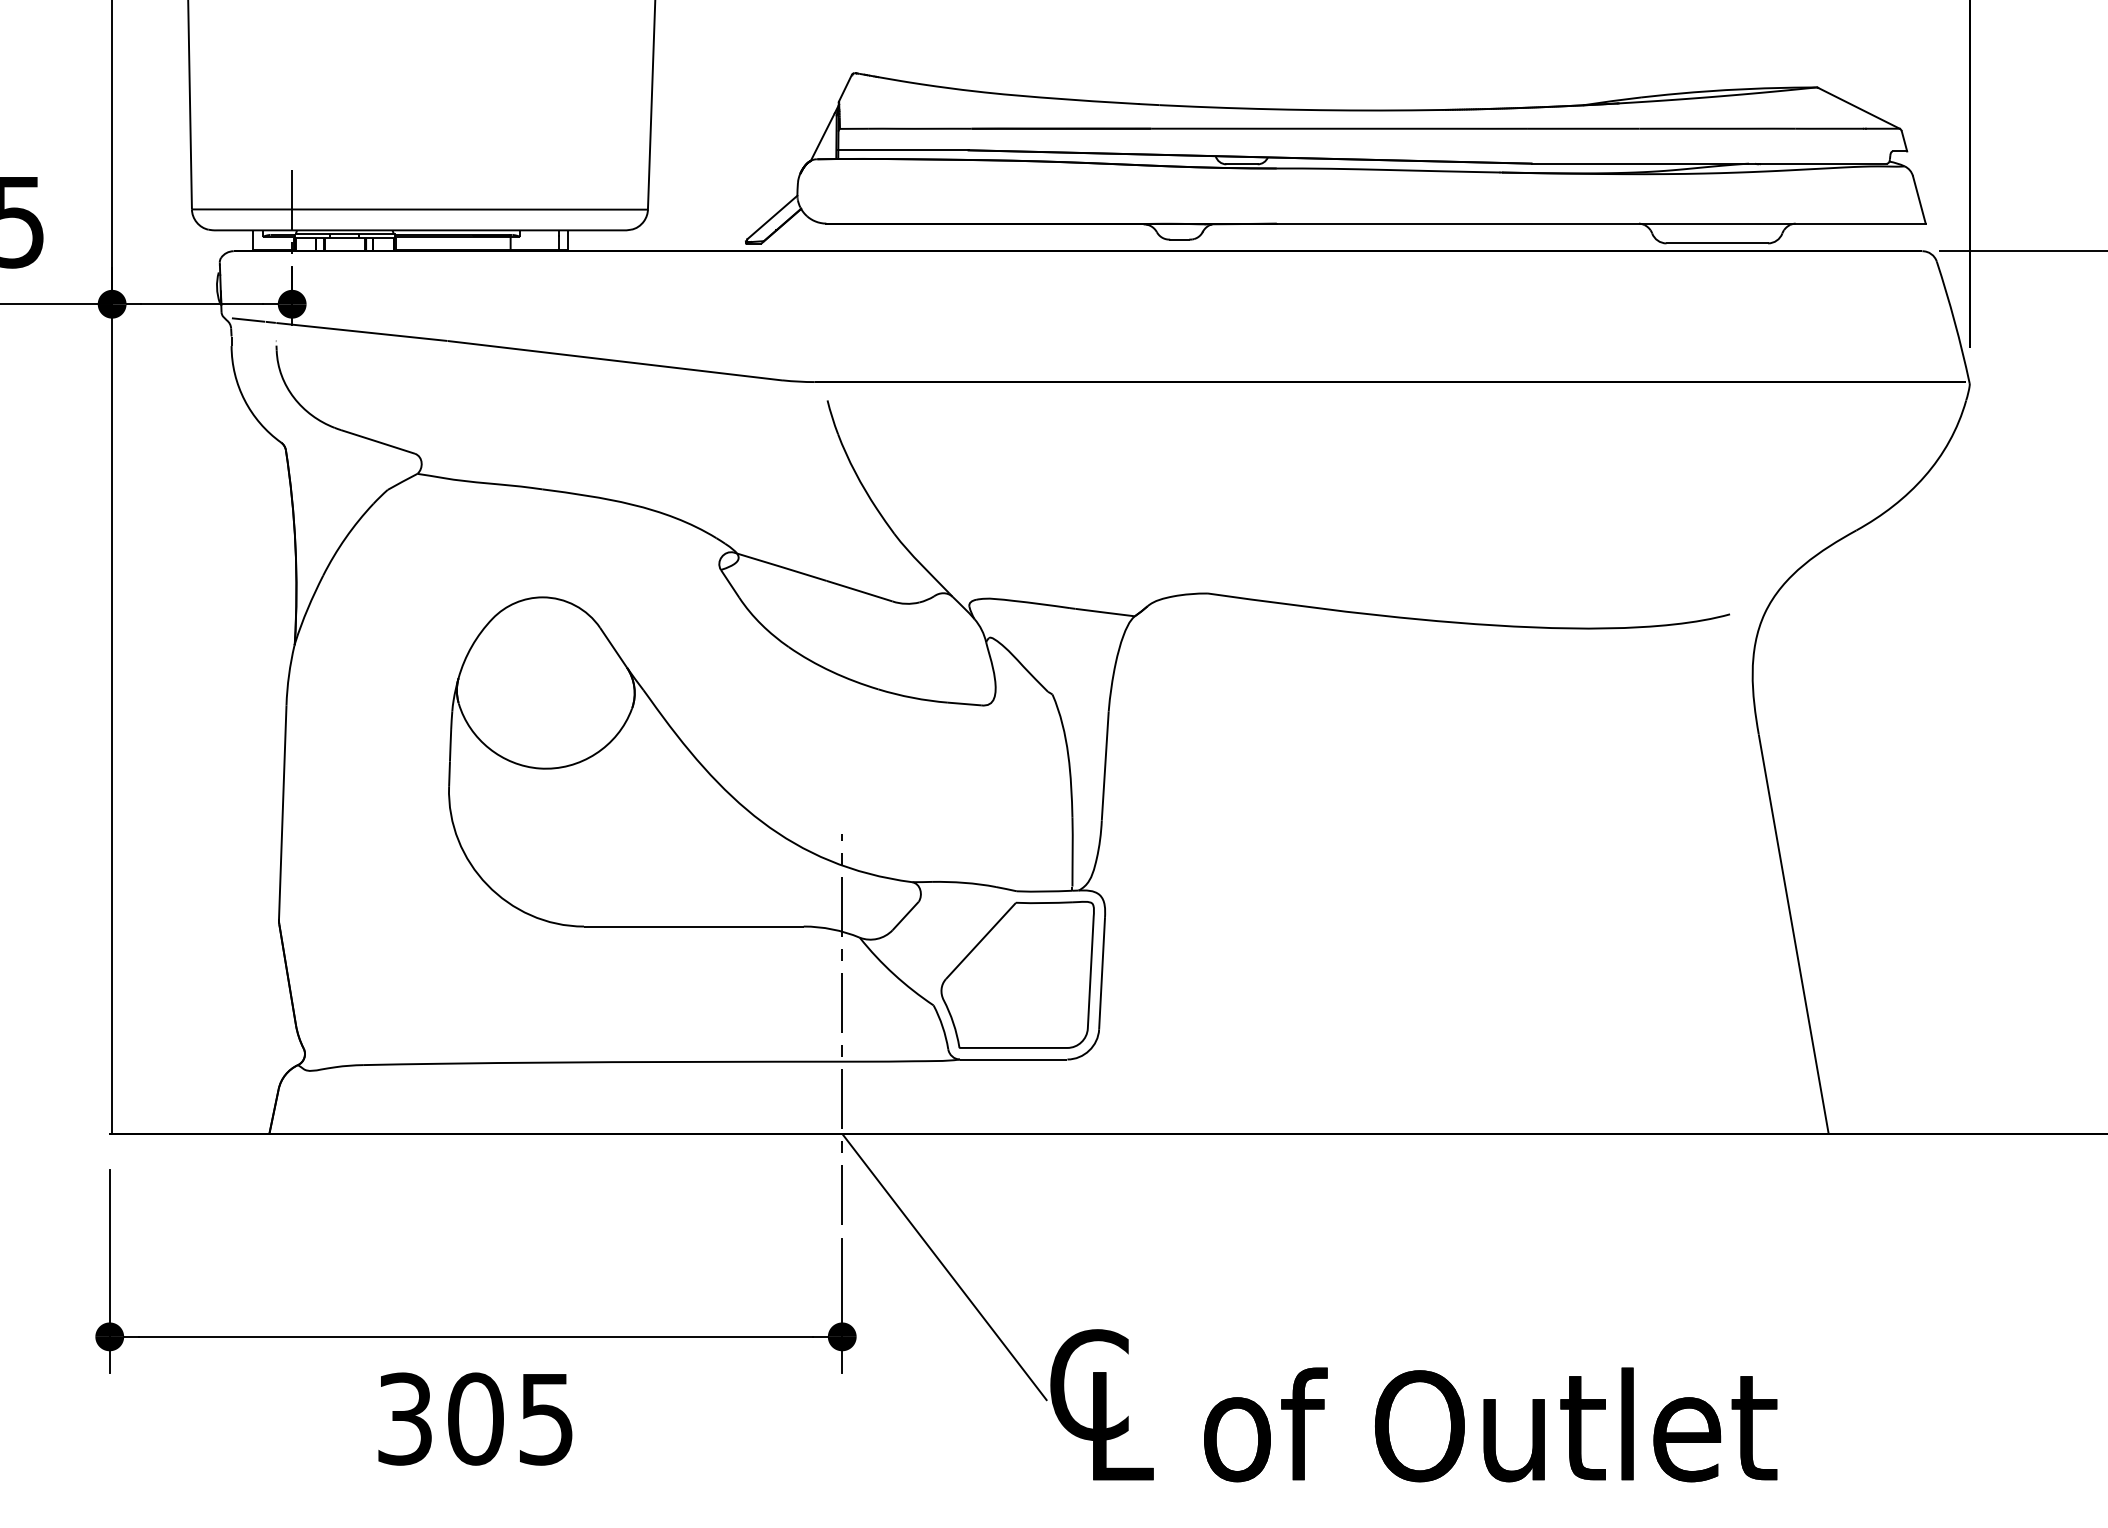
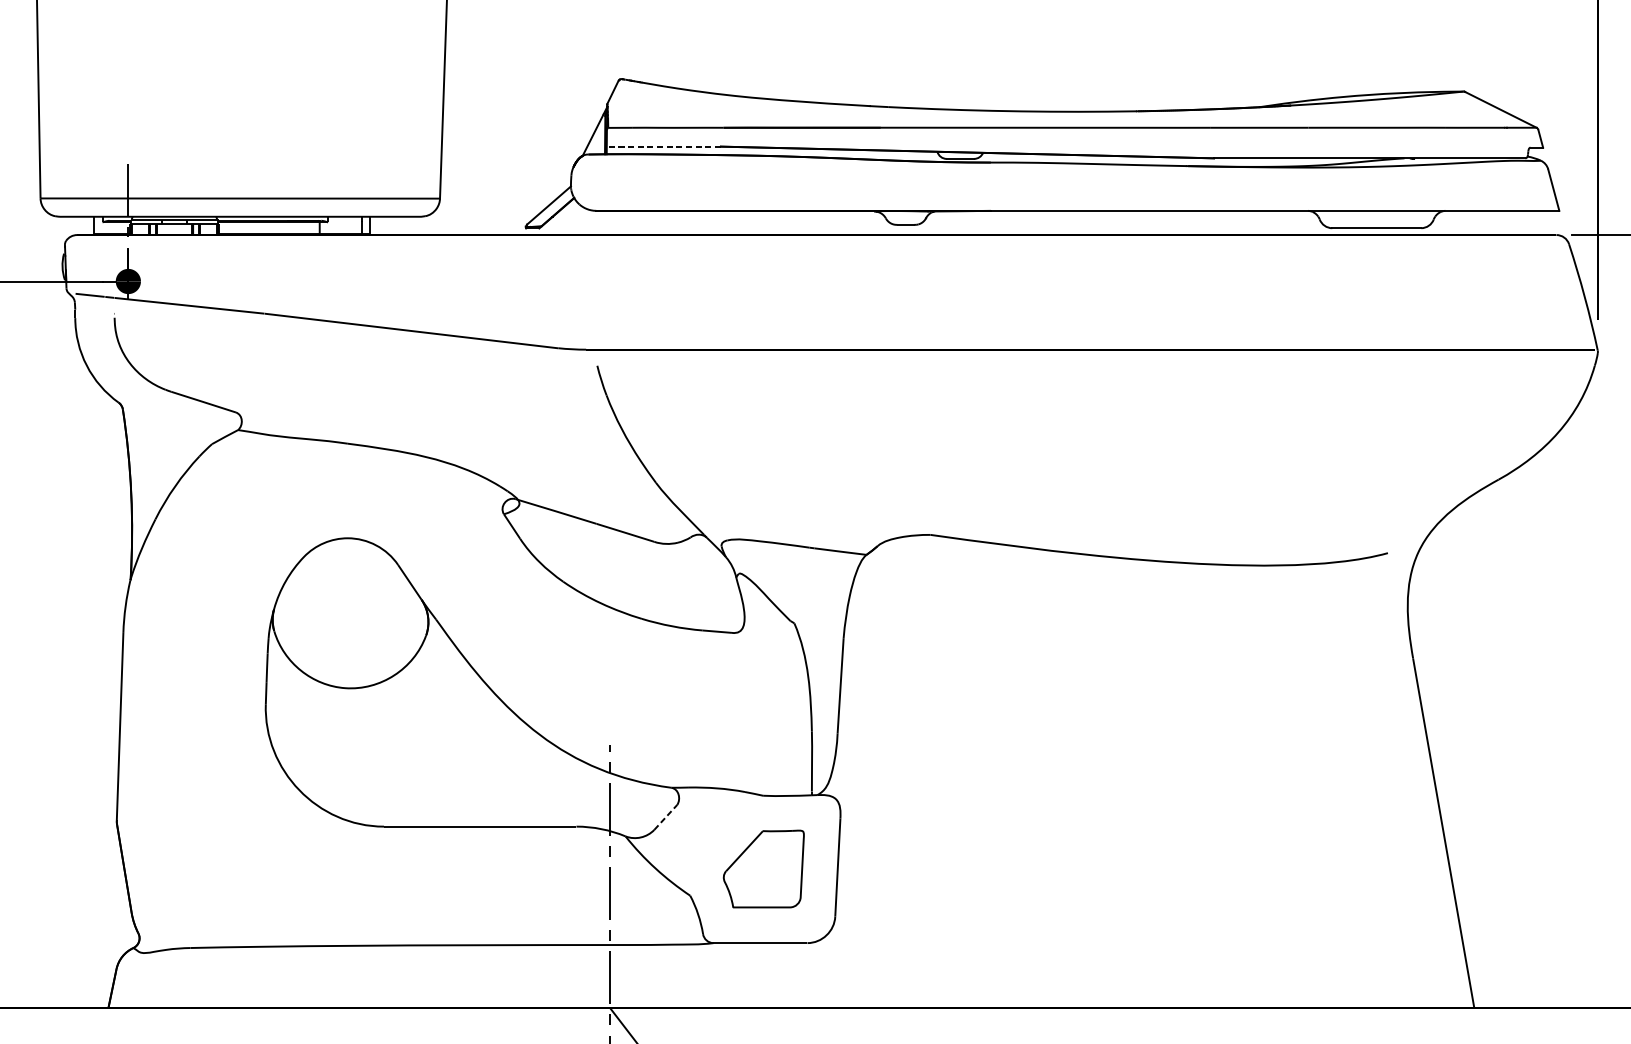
line: (902, 150) -> (663, 146), solid -> dashed
line: (906, 915) -> (666, 816), solid -> dashed
part: (1017, 974) -> (763, 868), size x0.6

